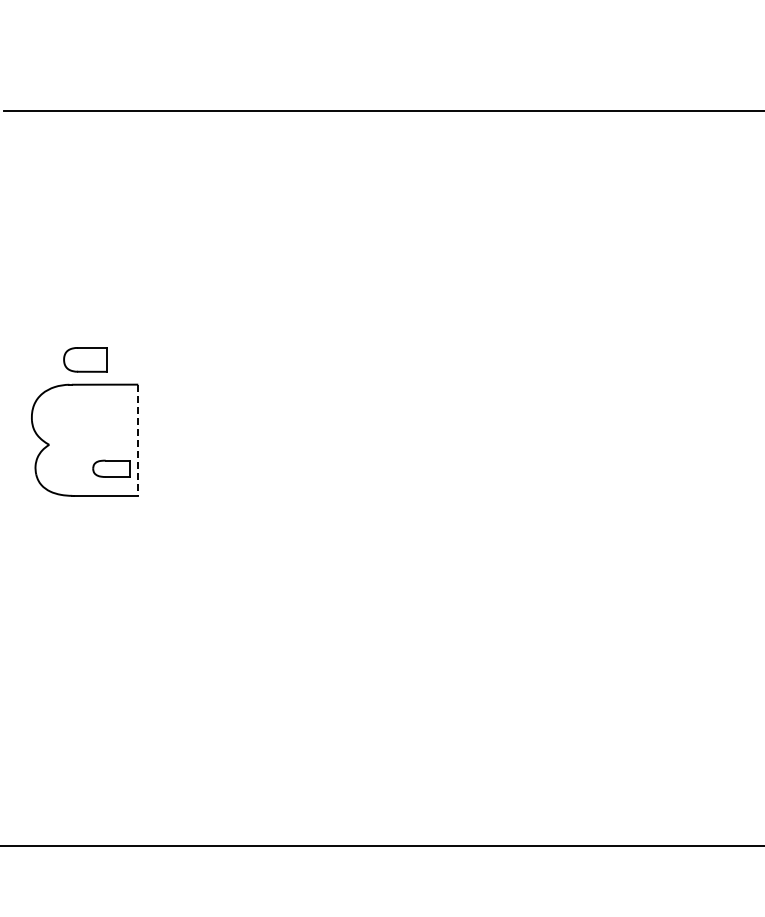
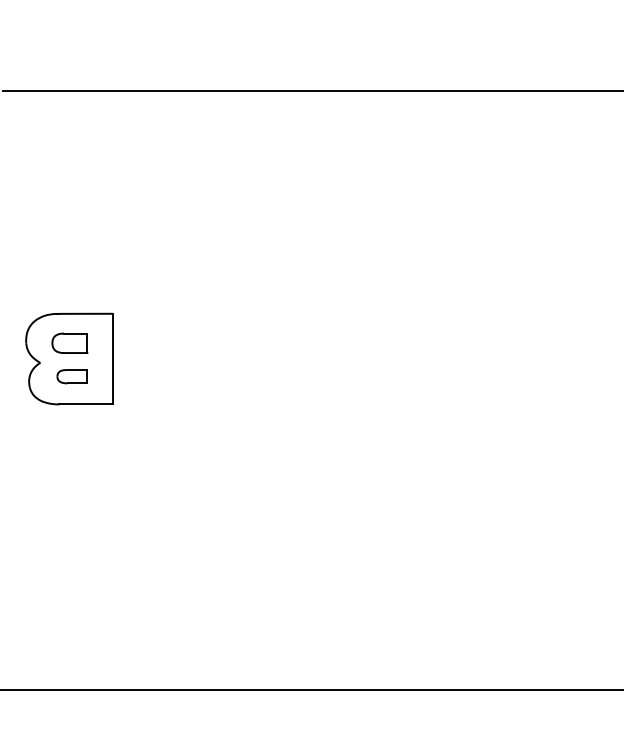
part: (85, 359) -> (69, 343), moved
line: (138, 440) -> (113, 359), dashed -> solid
part: (111, 468) -> (72, 376), moved

